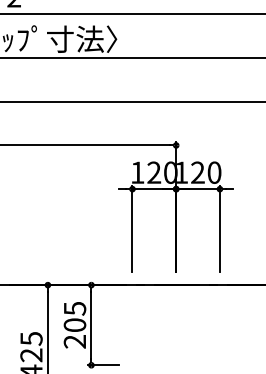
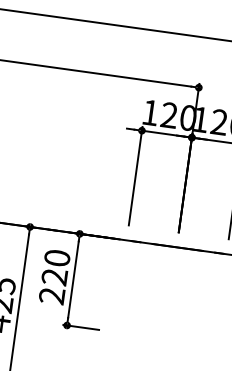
text: (74, 316) -> (55, 267), 205 -> 220

